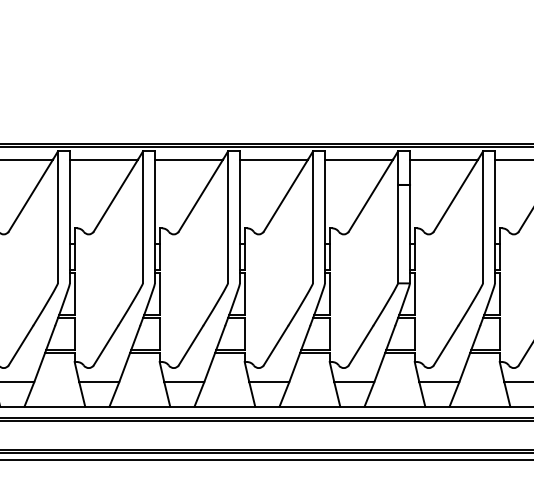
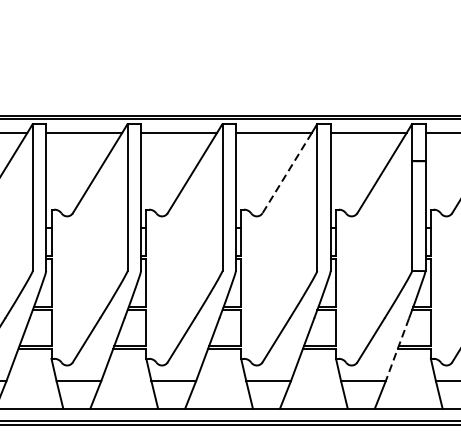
line: (285, 196) -> (286, 174), solid -> dashed
line: (384, 354) -> (397, 350), solid -> dashed

